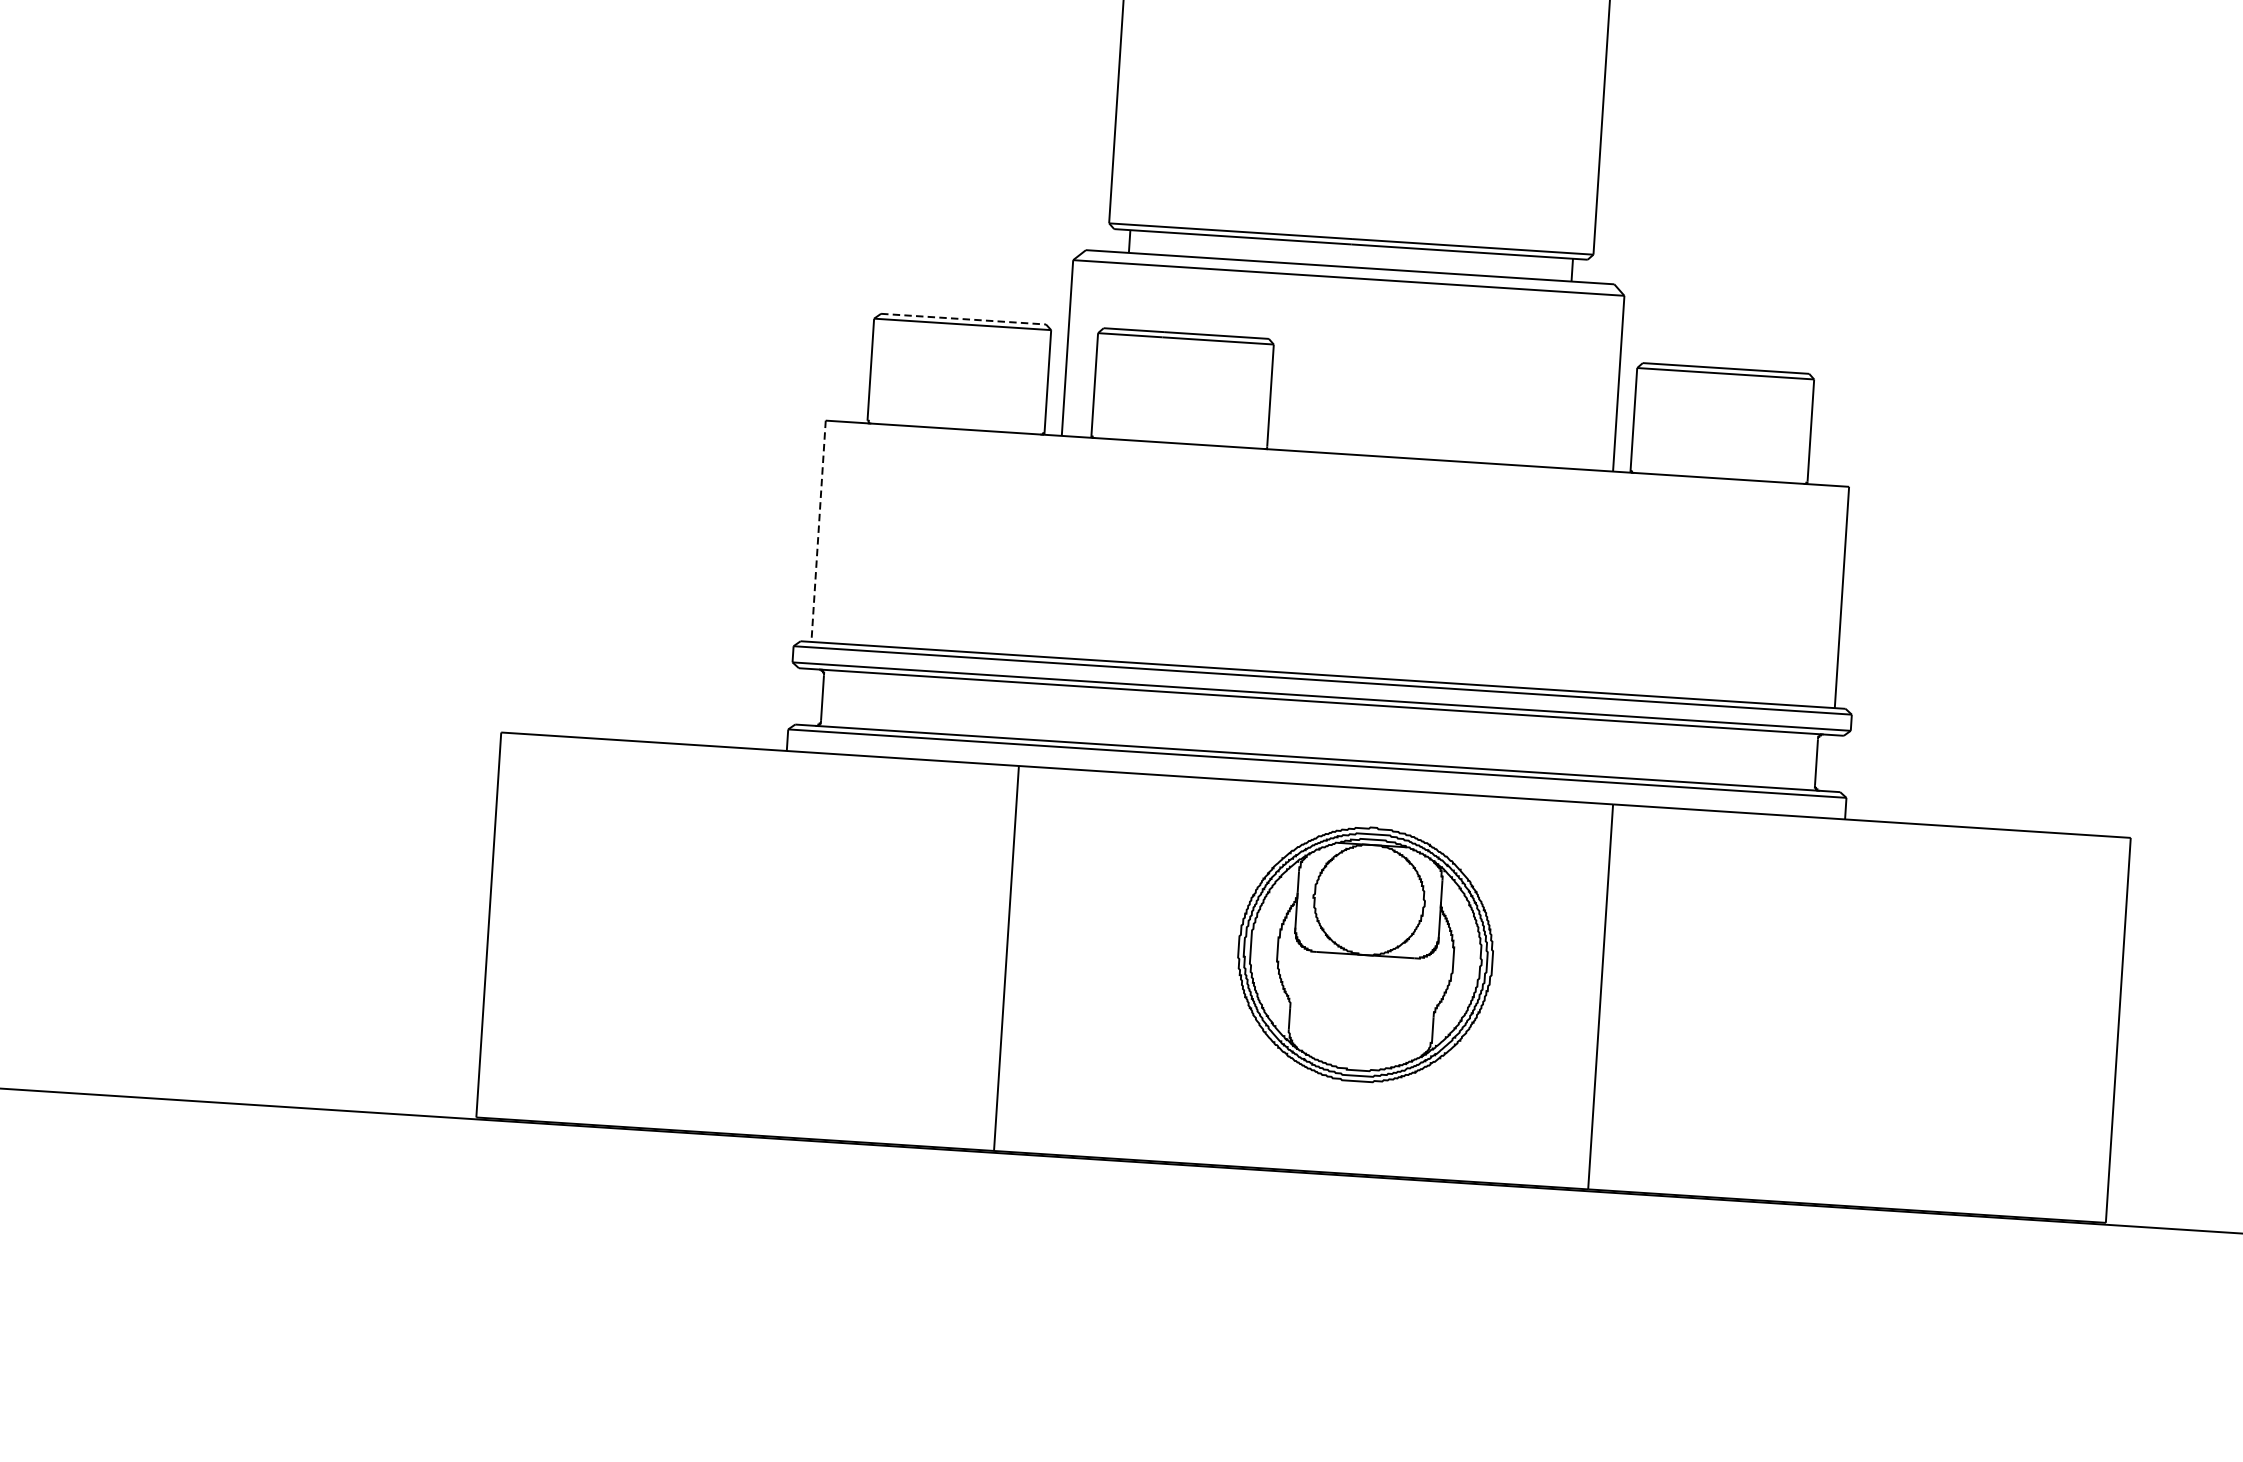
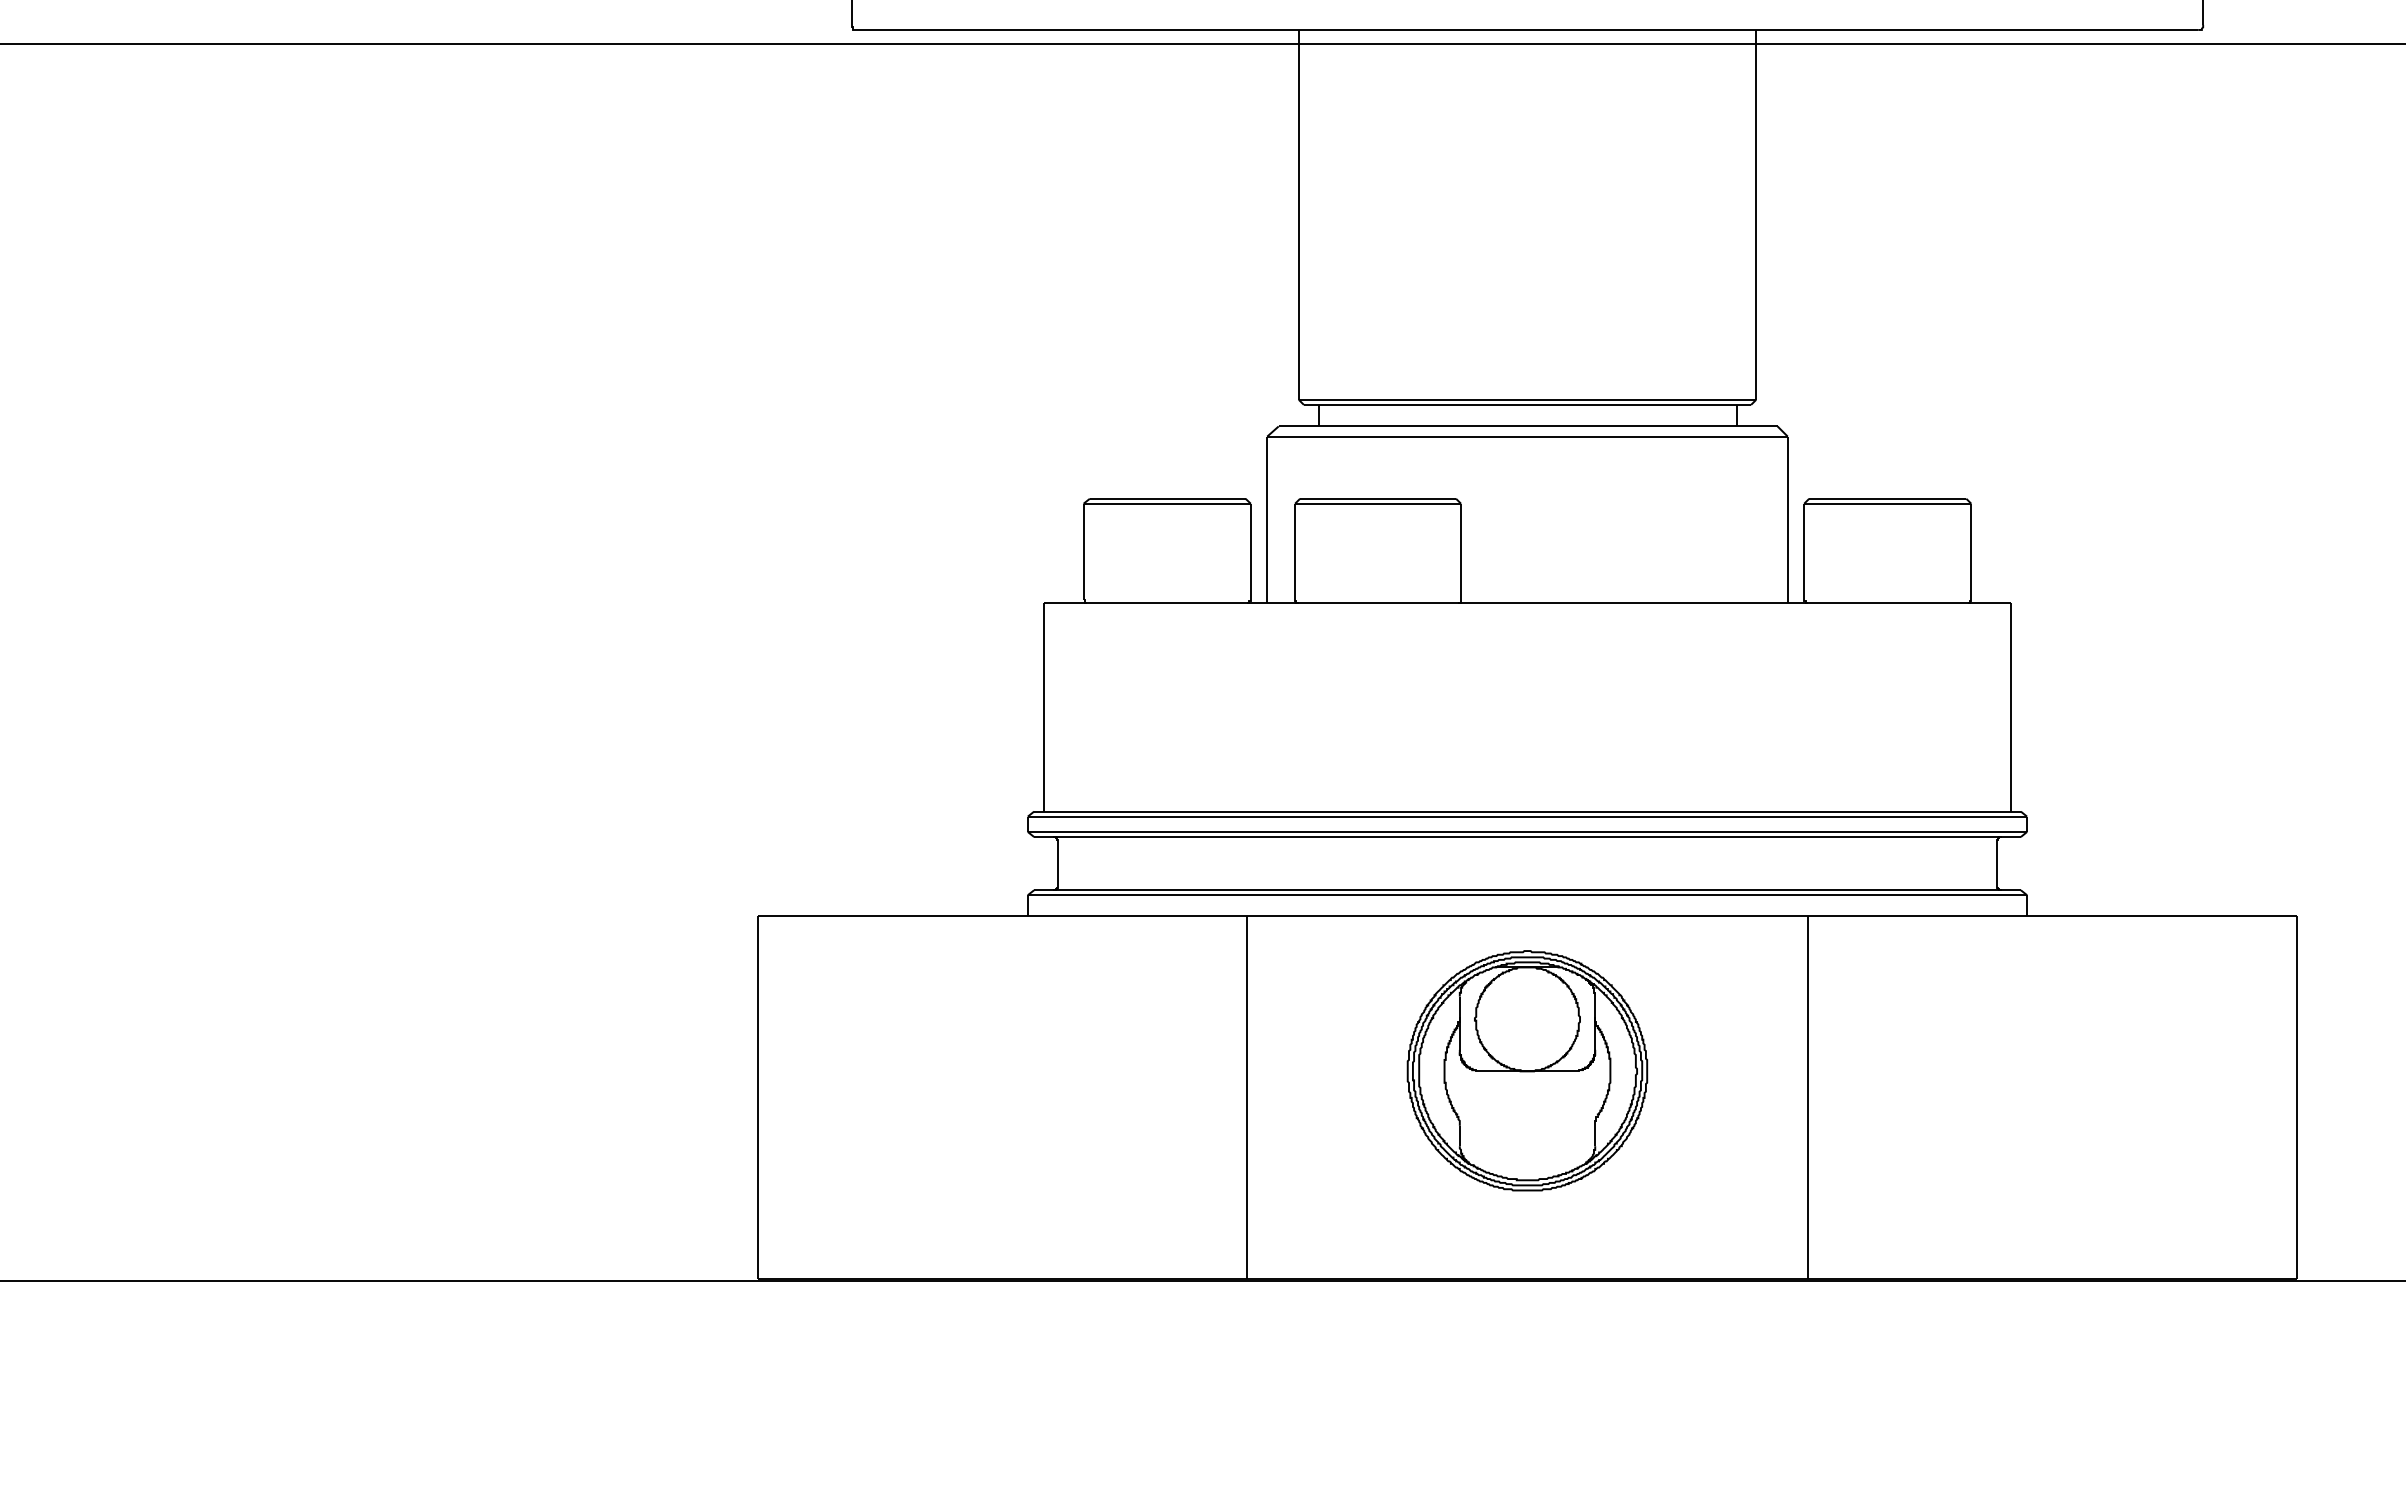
line: (963, 318) -> (1167, 498), dashed -> solid
line: (818, 531) -> (1044, 707), dashed -> solid
part: (1365, 954) -> (1527, 1070), moved

